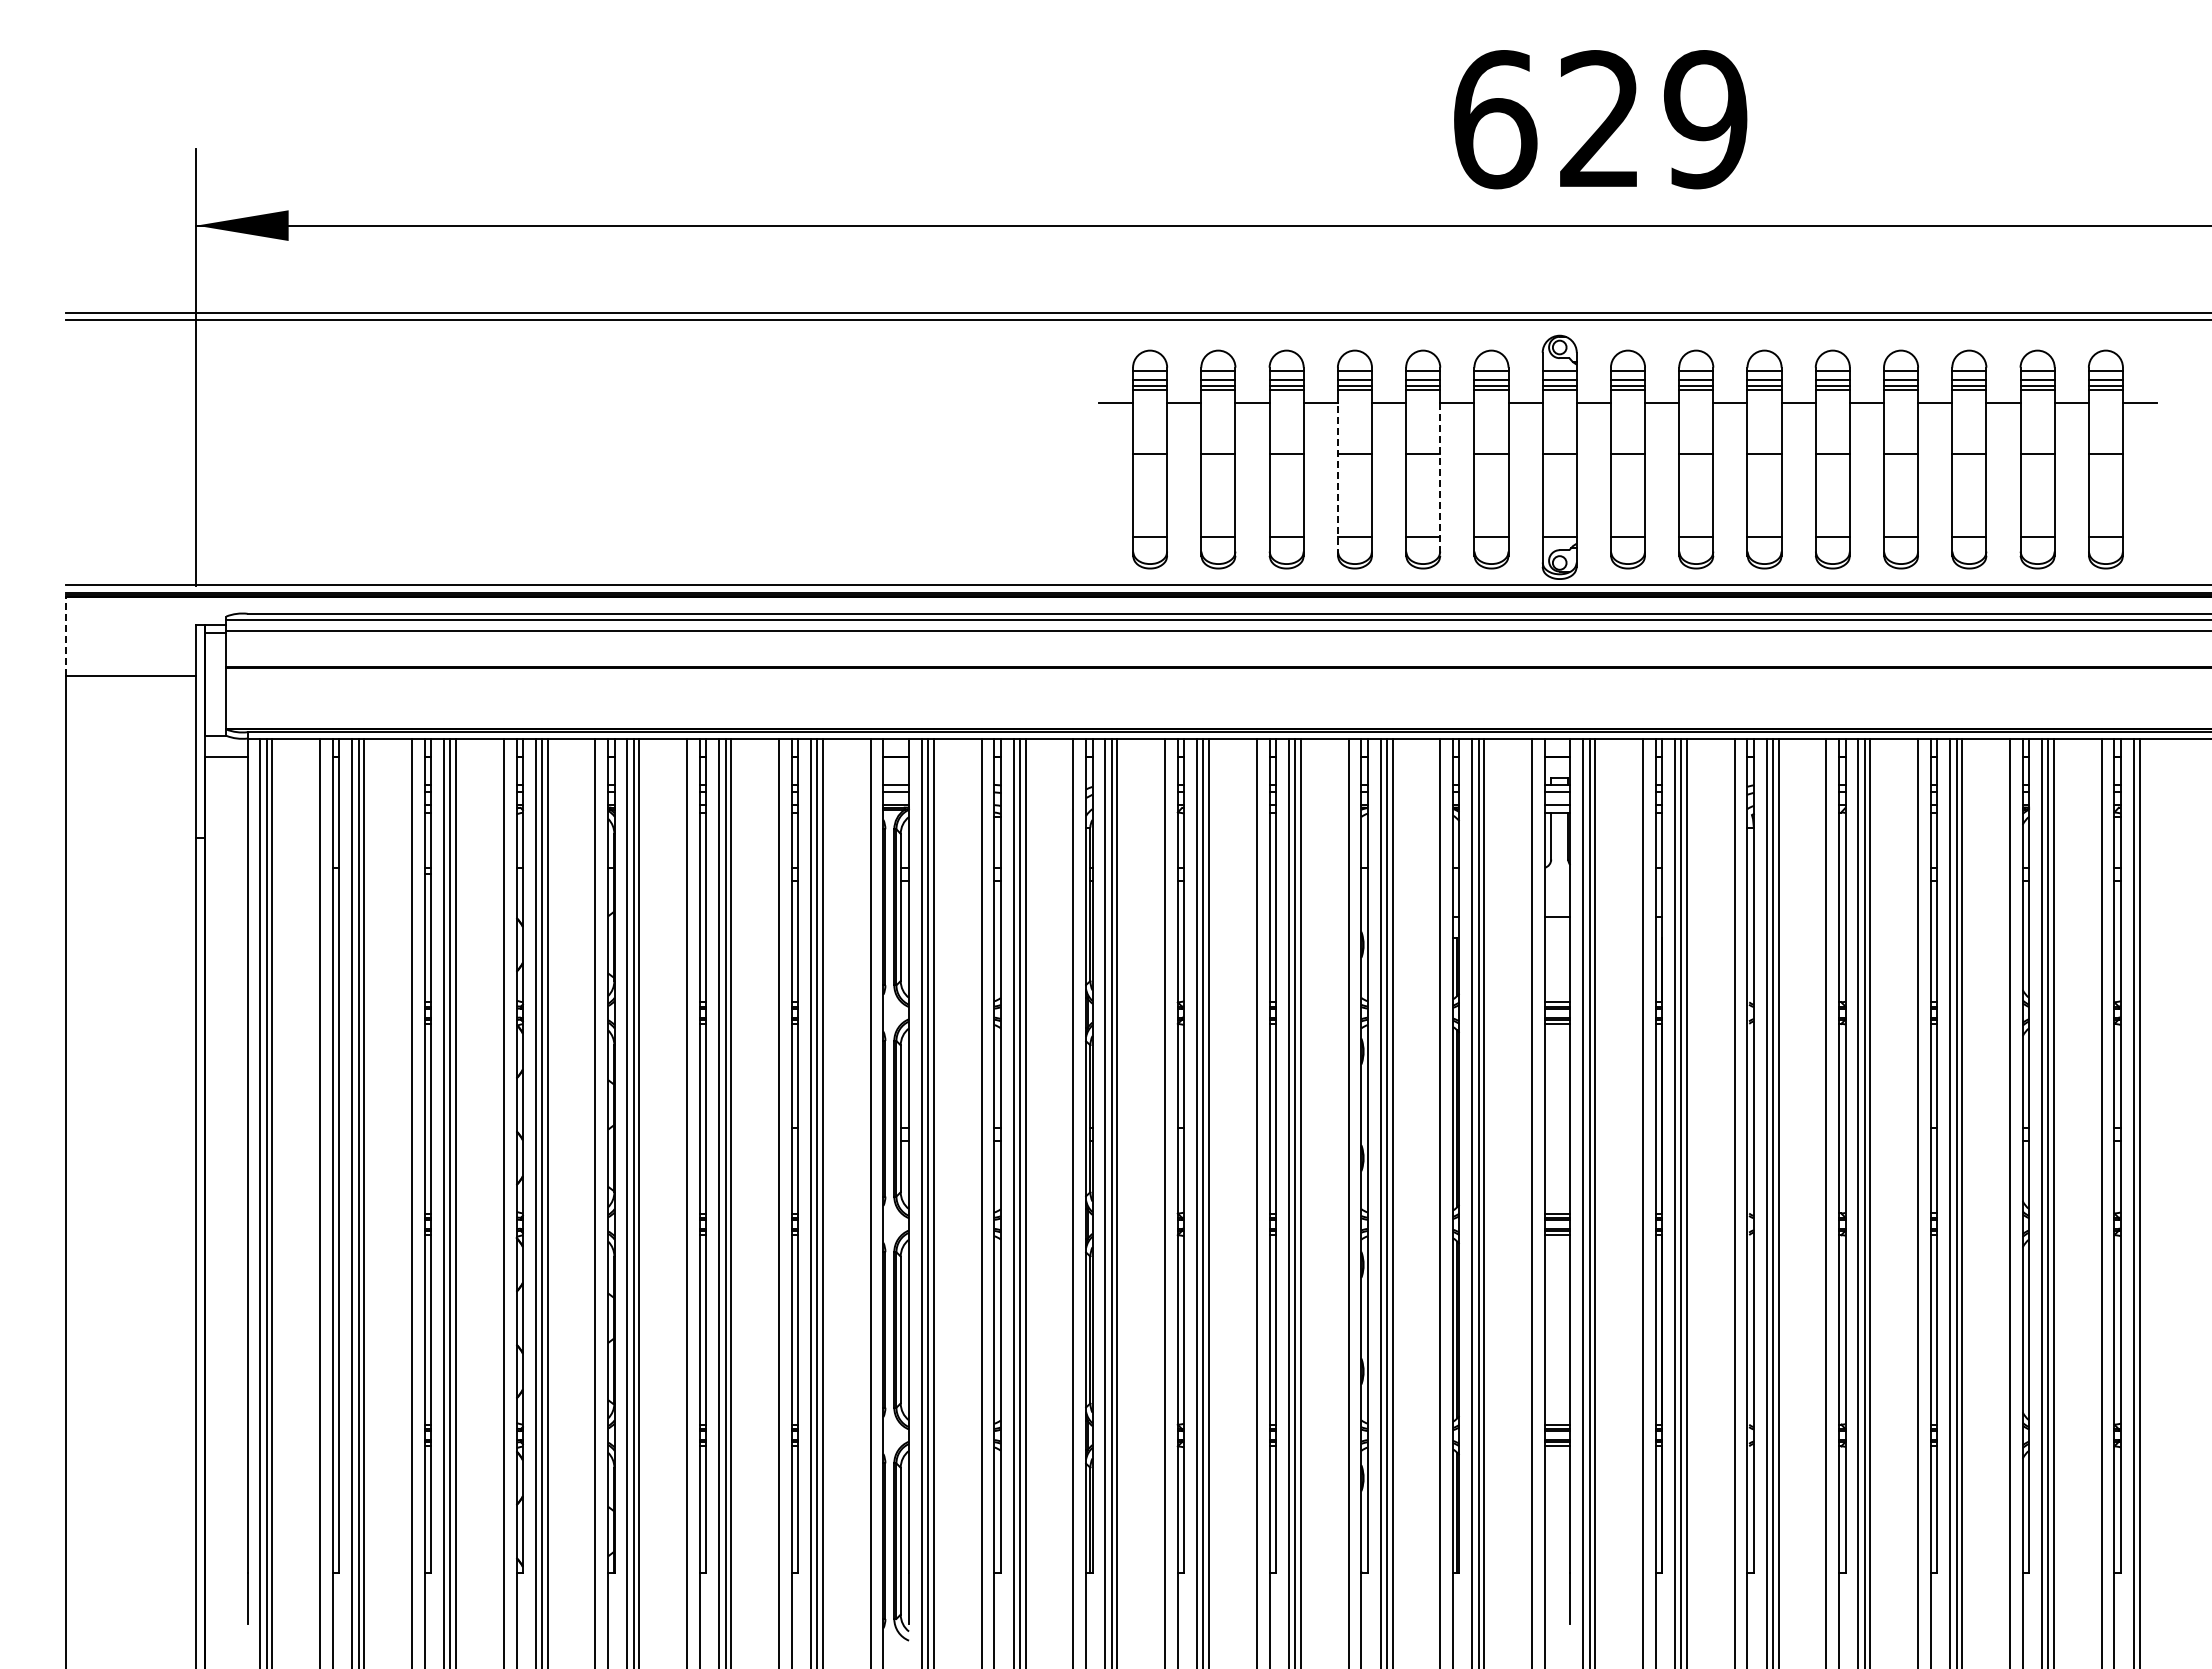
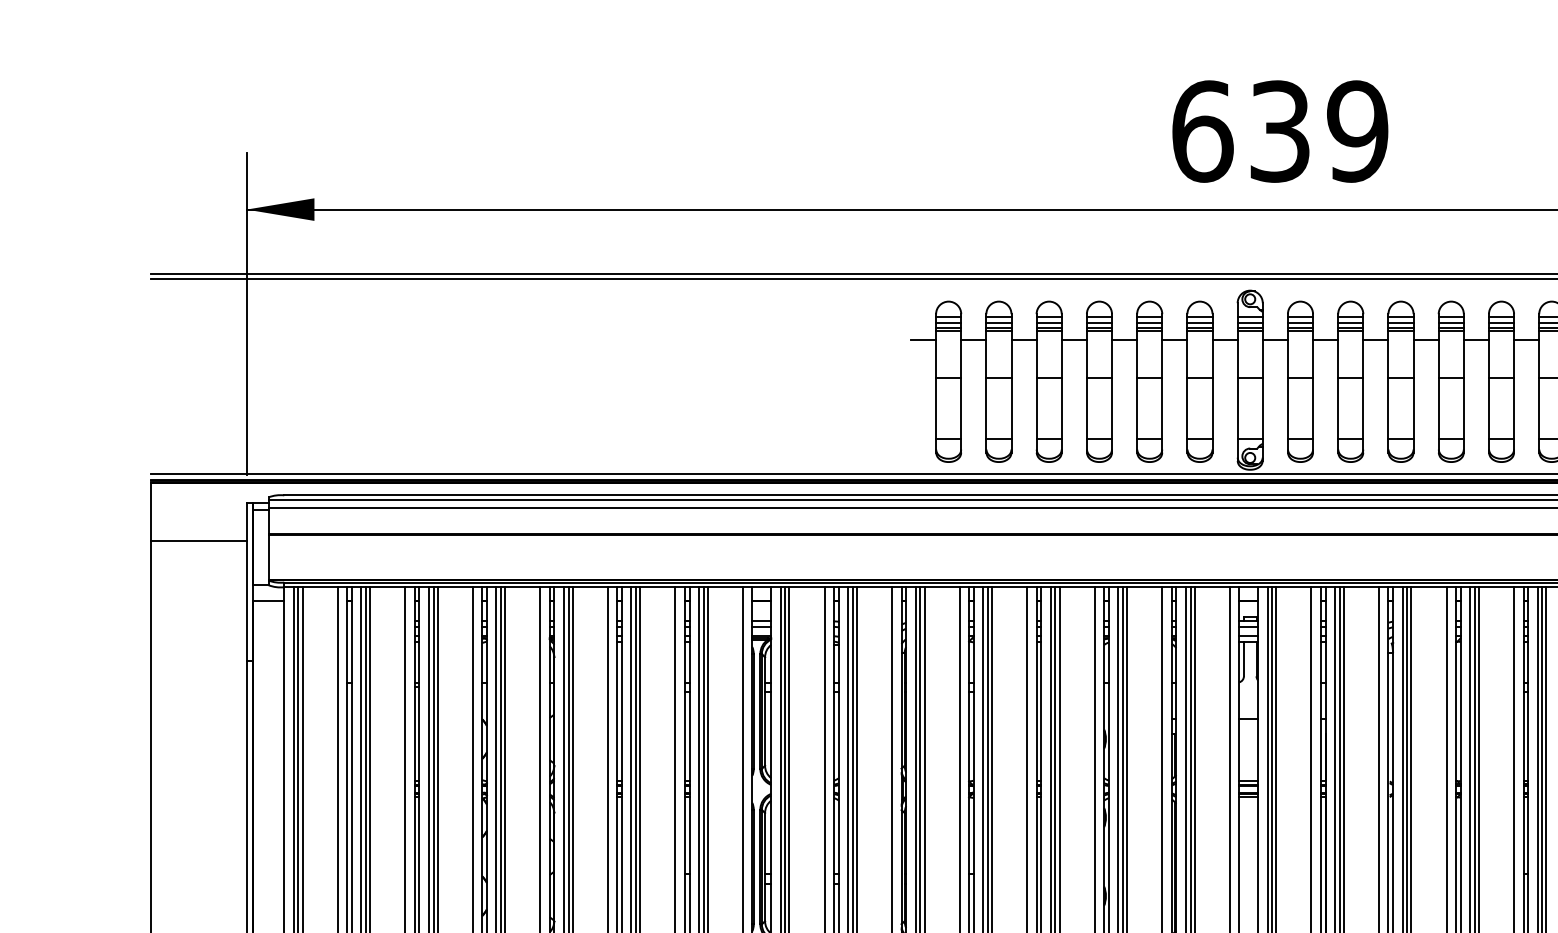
text: (1600, 119) -> (1280, 131), 629 -> 639
line: (1337, 479) -> (1086, 396), dashed -> solid
line: (1440, 480) -> (1162, 397), dashed -> solid
line: (66, 636) -> (150, 512), dashed -> solid

